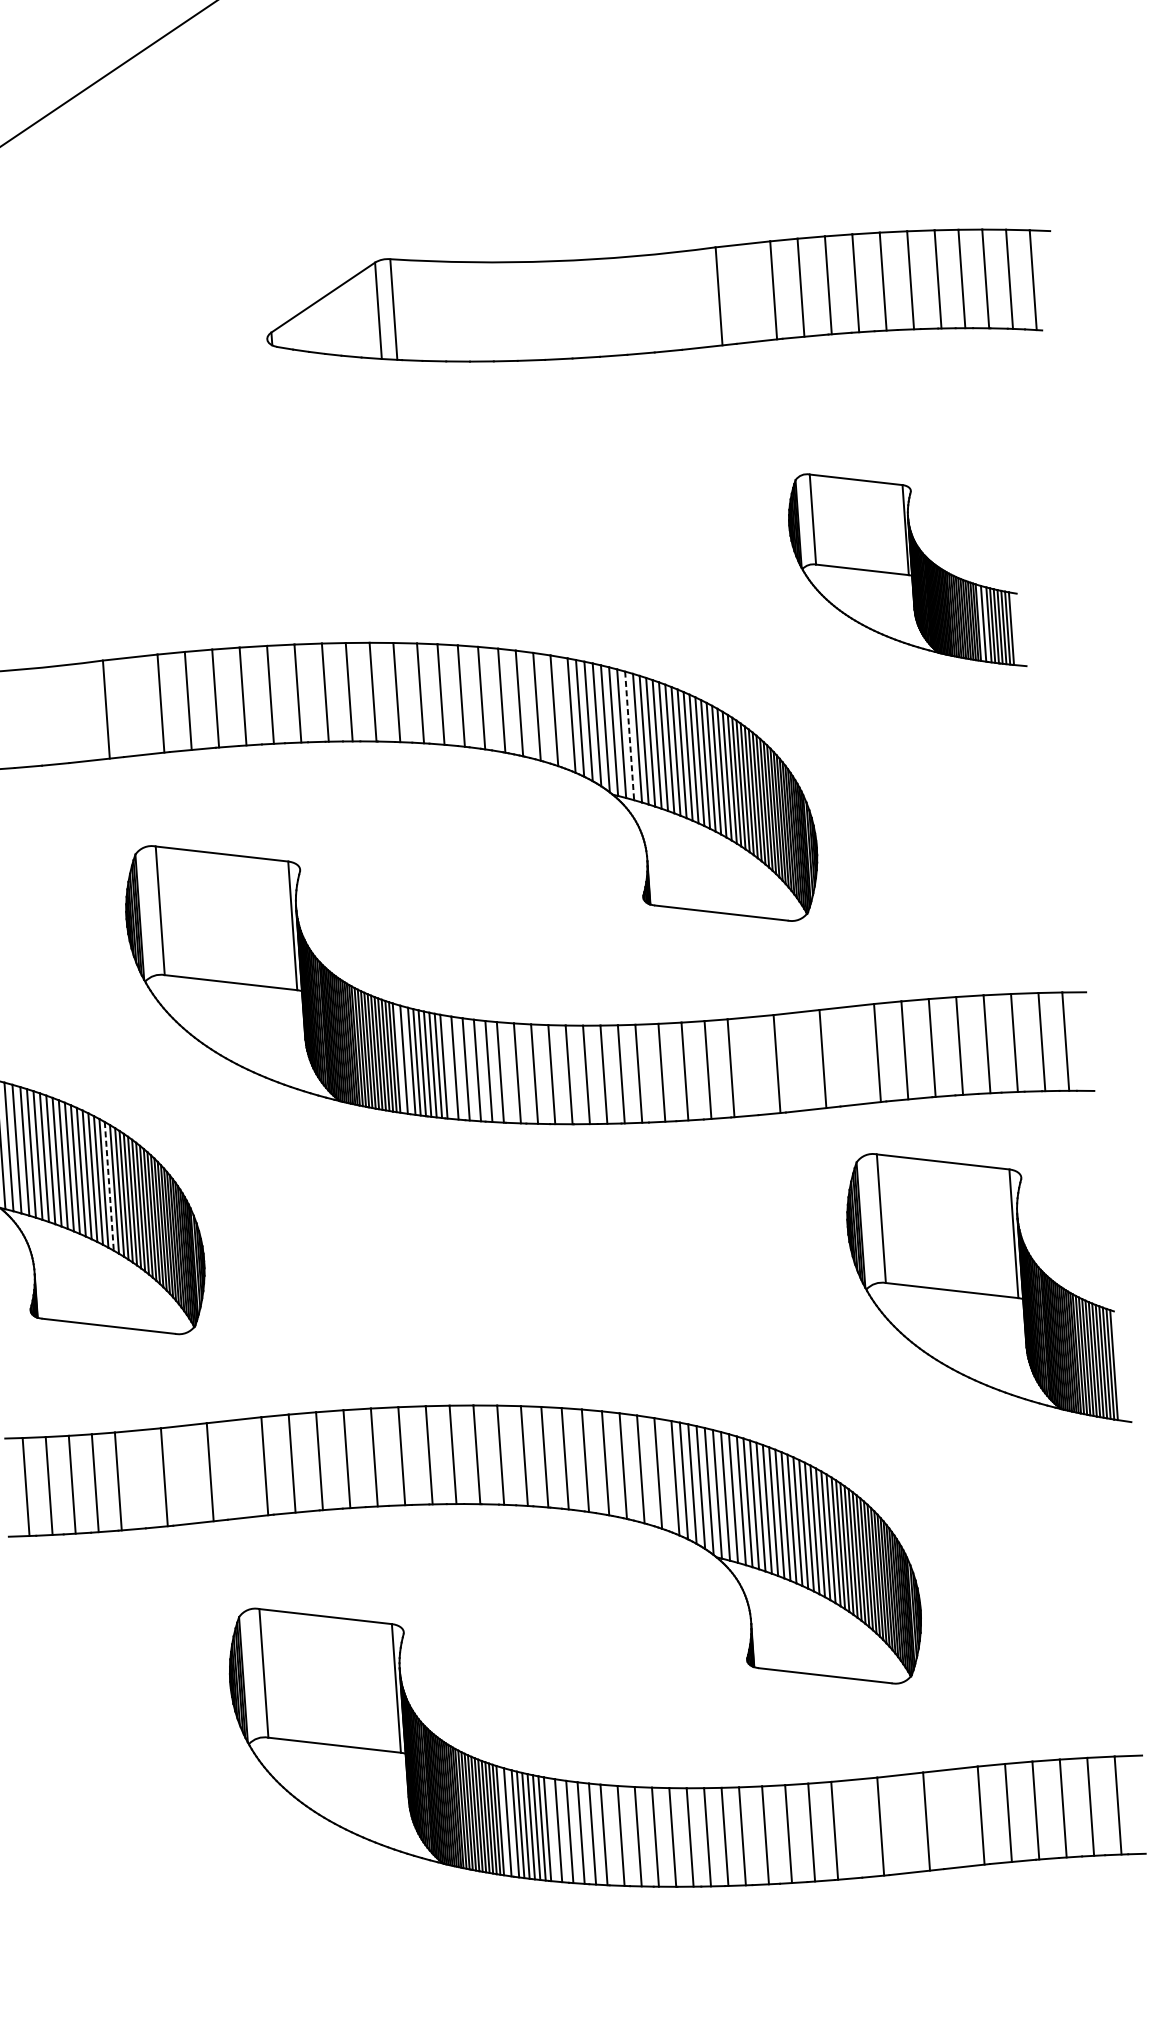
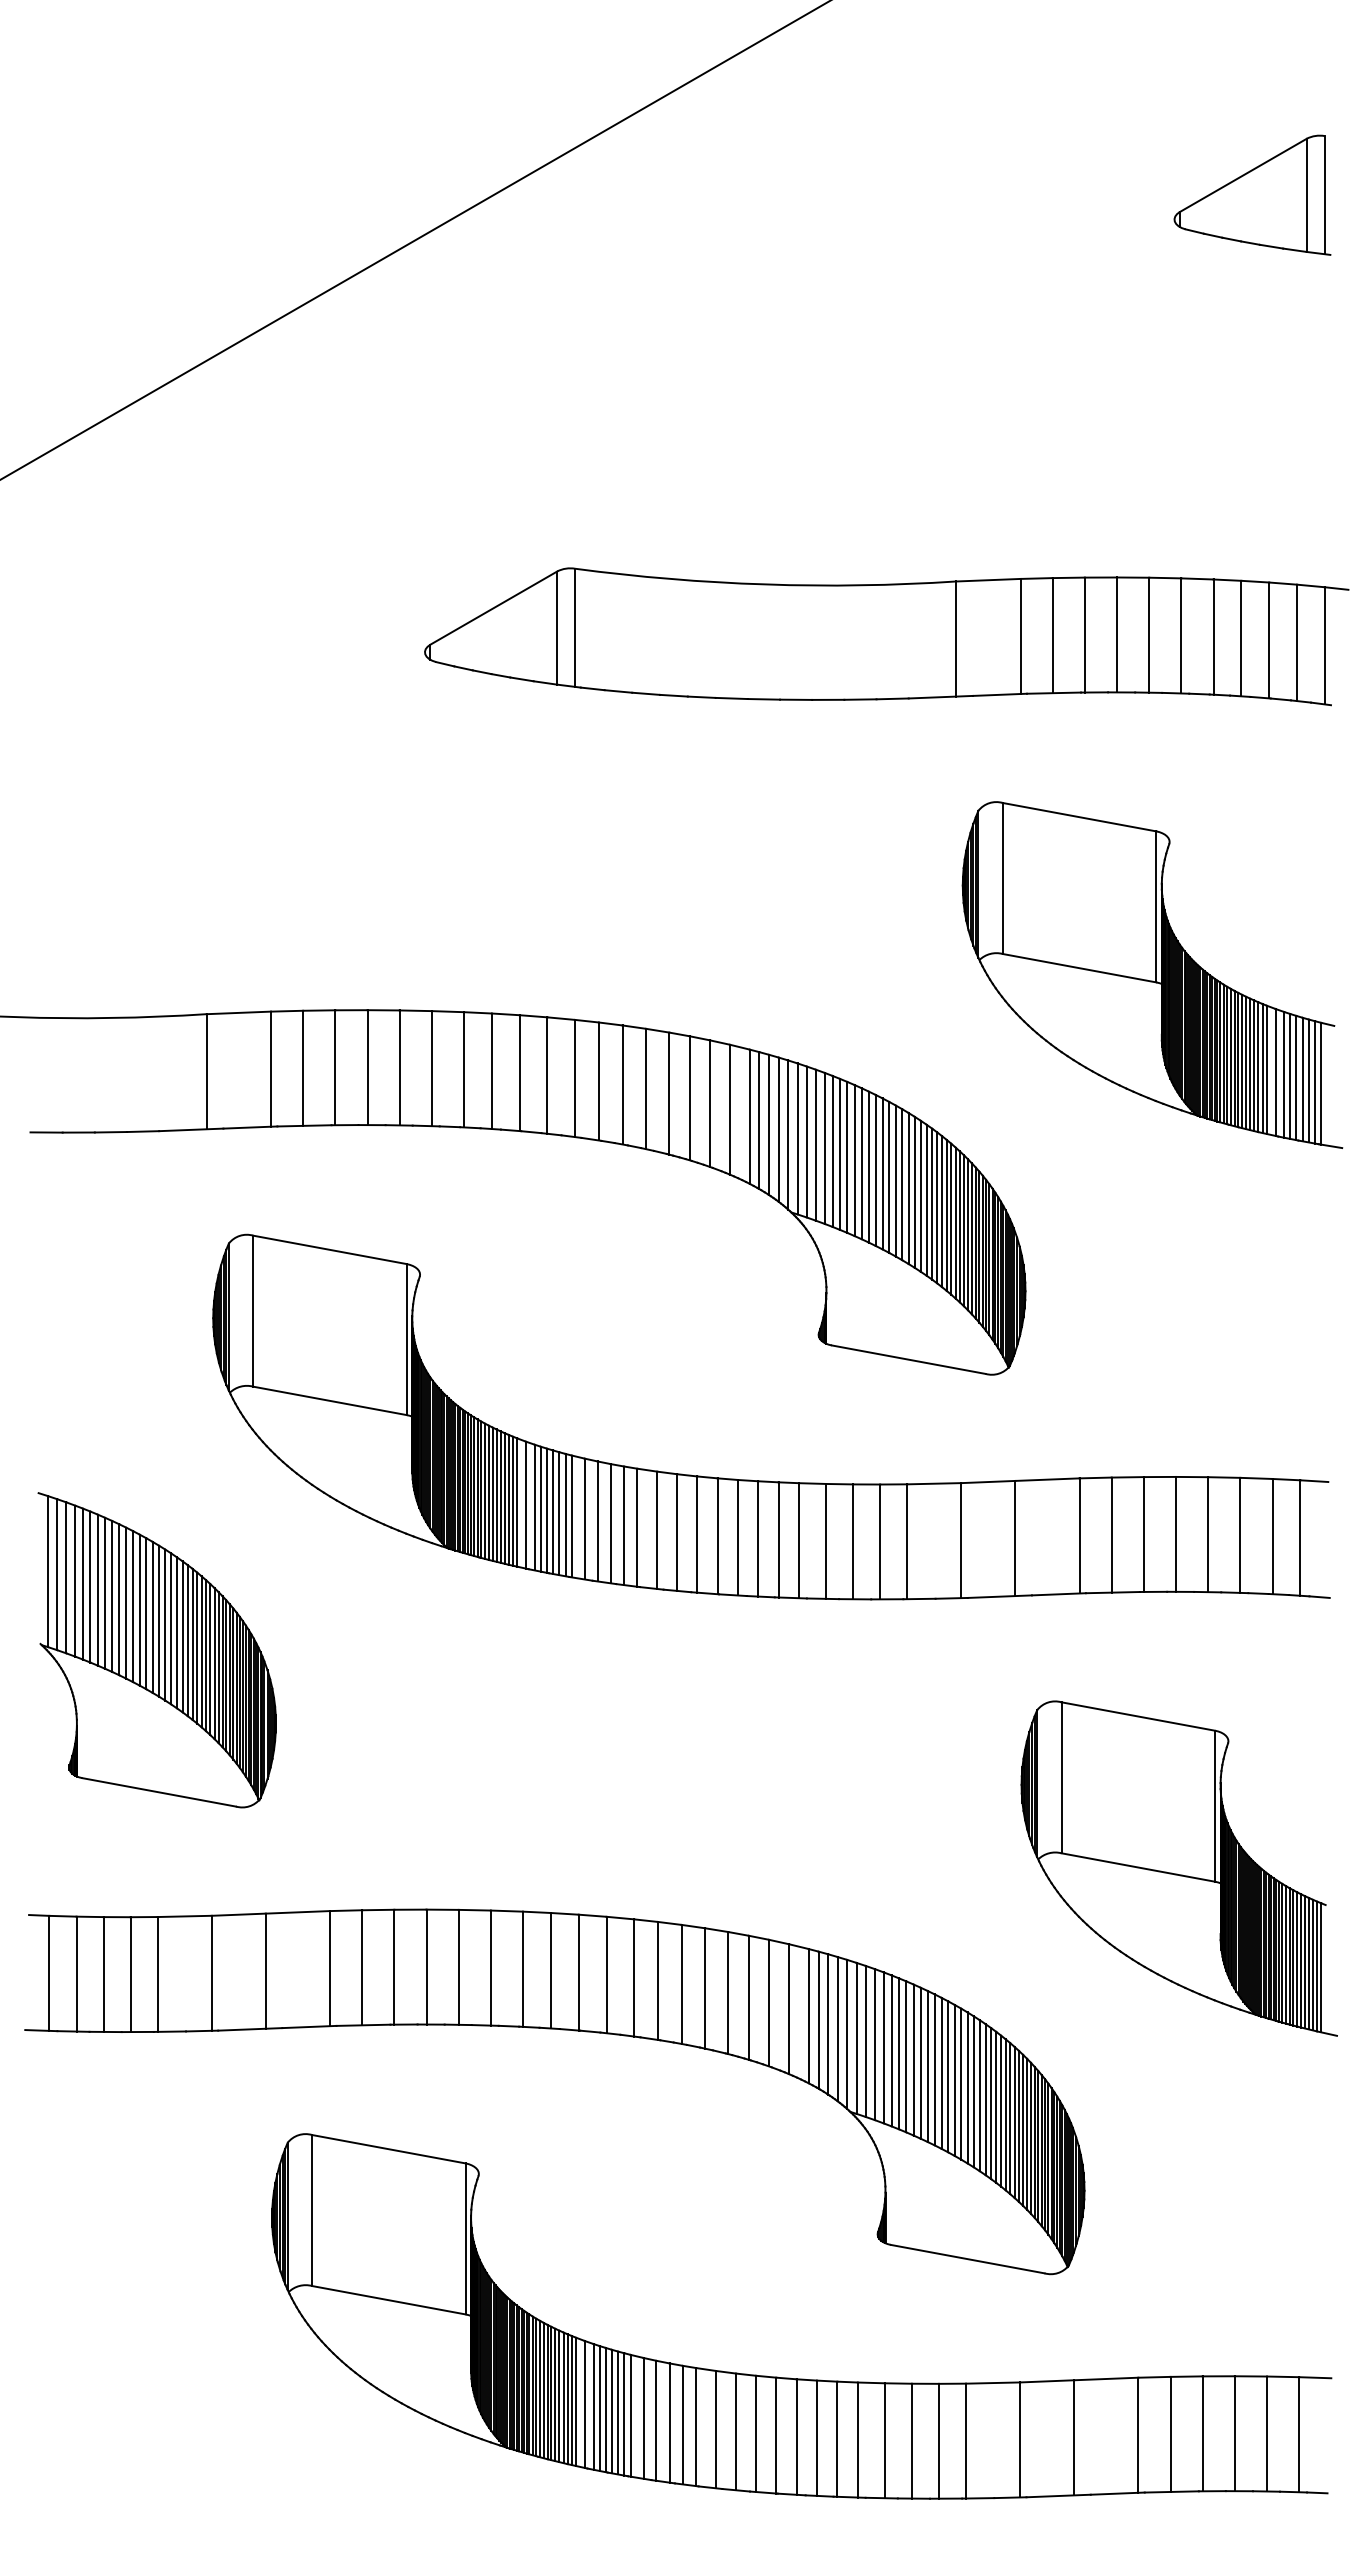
part: (906, 570) -> (1152, 974), size x1.43
line: (629, 736) -> (815, 1145), dashed -> solid
line: (109, 1185) -> (171, 1628), dashed -> solid
part: (986, 1289) -> (1178, 1868), moved

